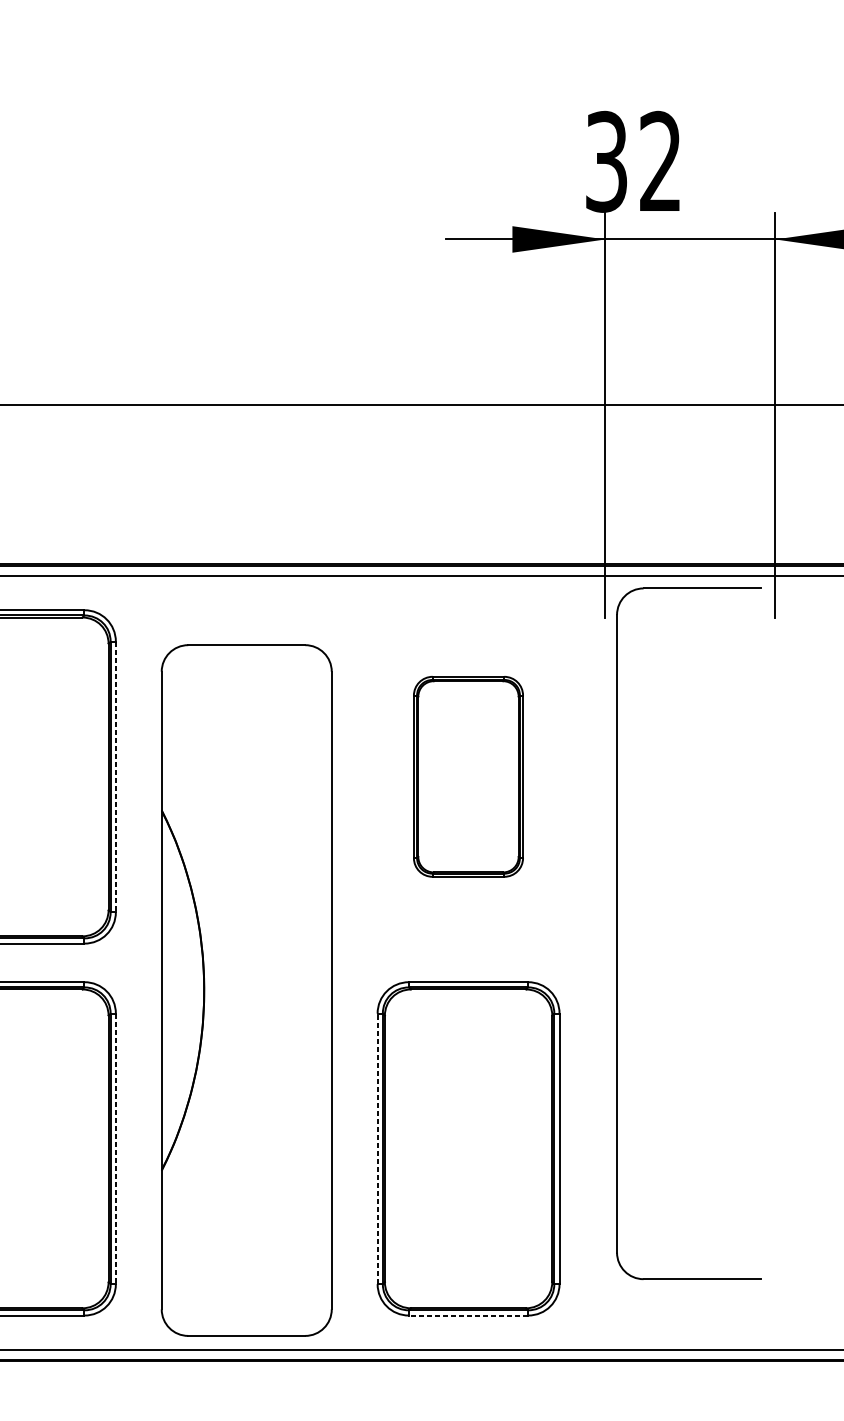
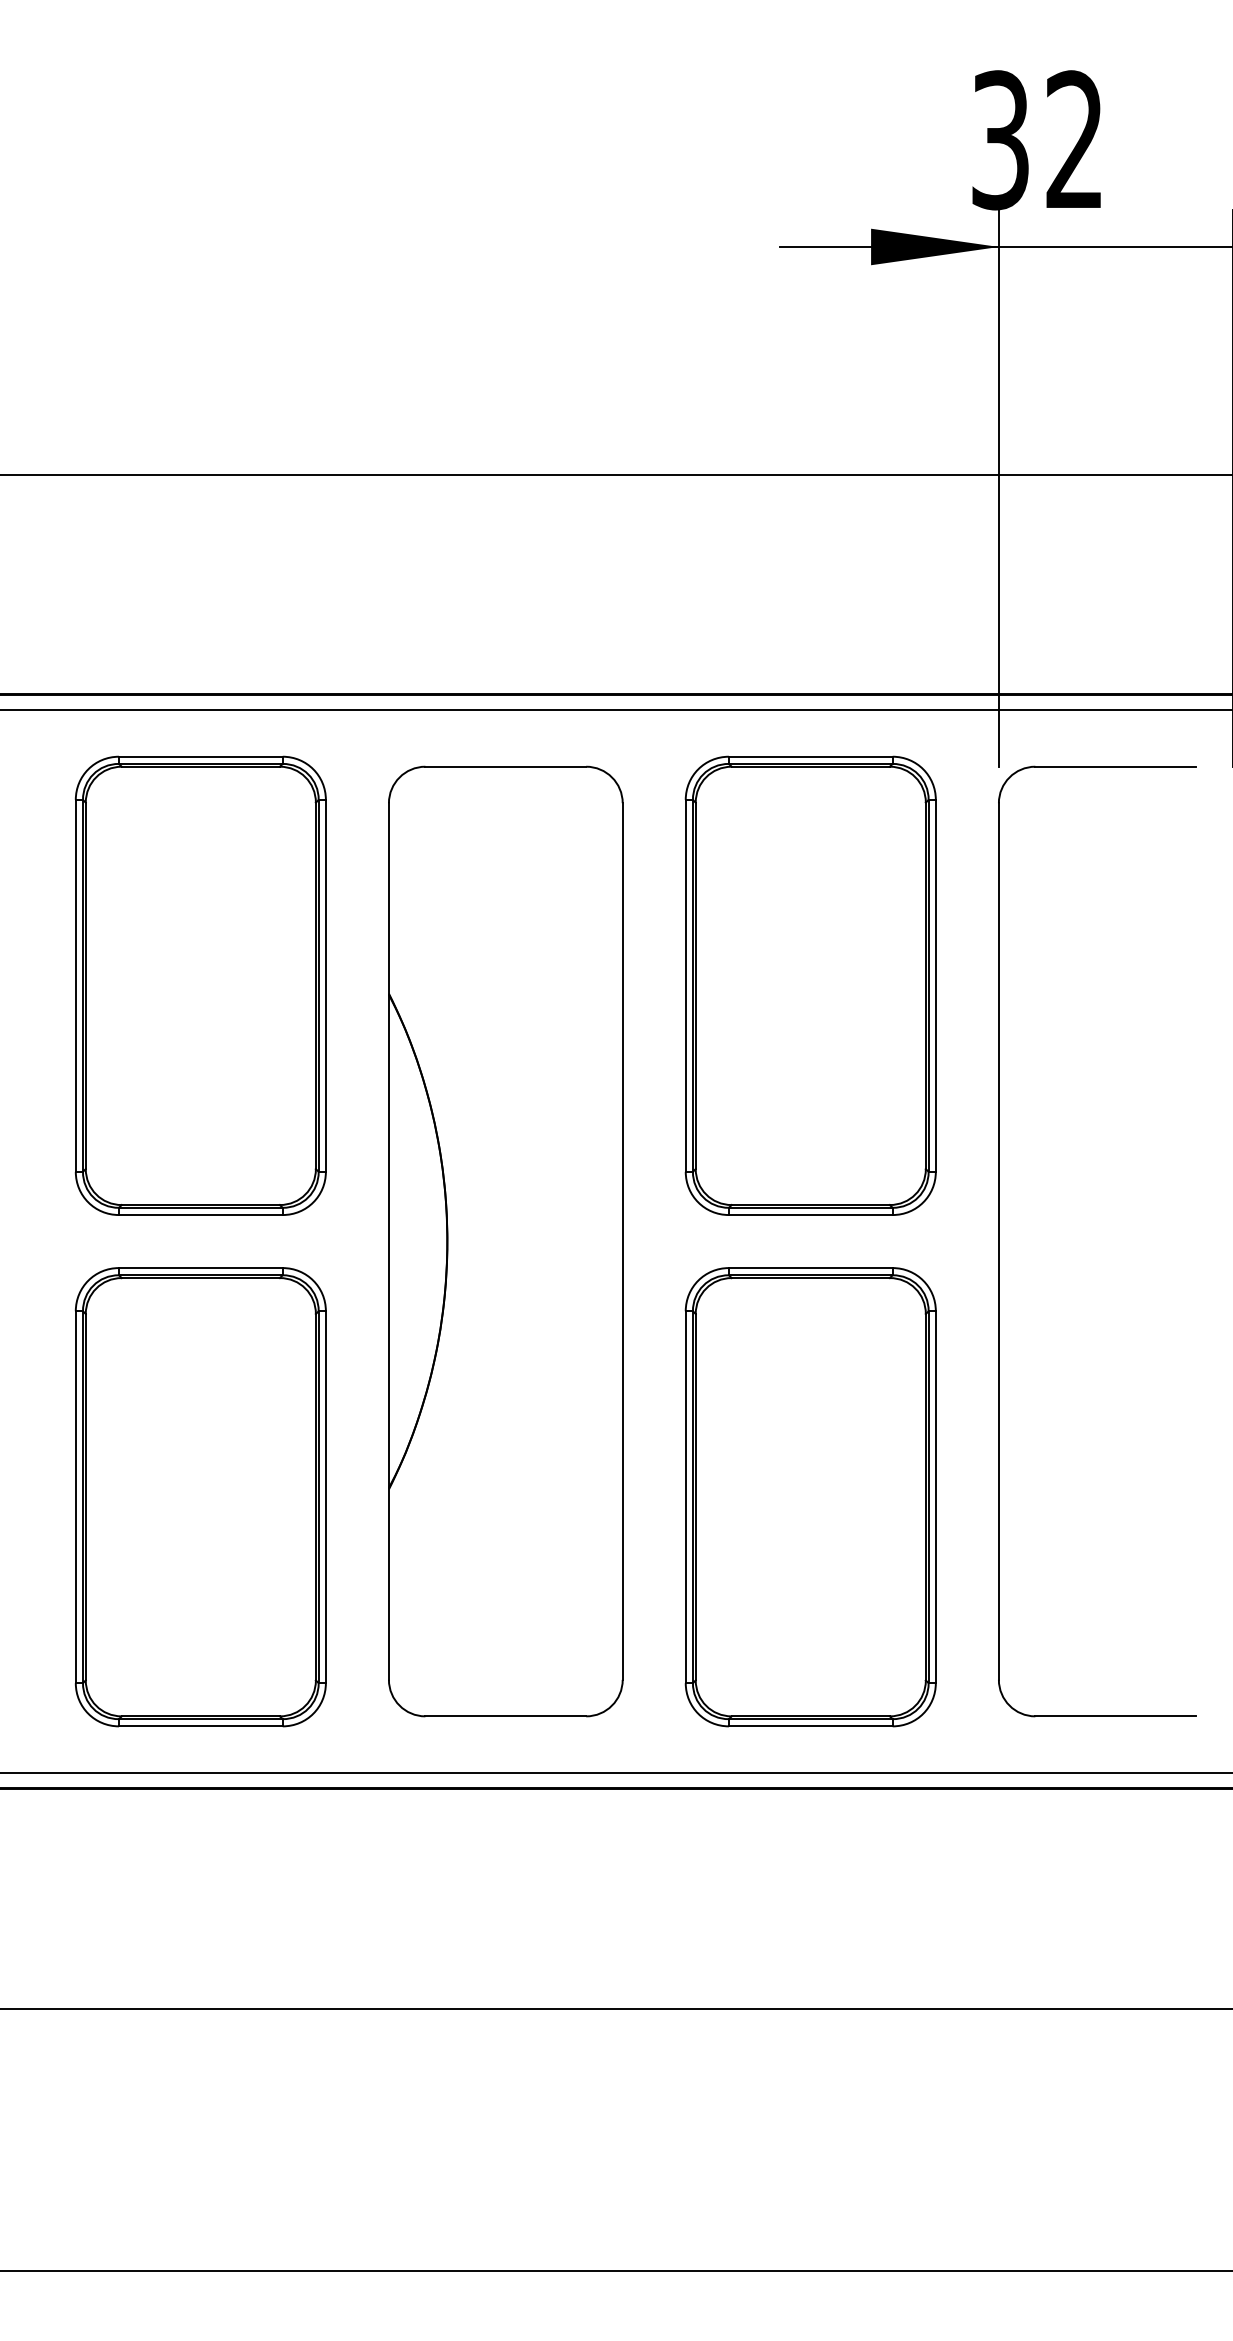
line: (115, 776) -> (325, 985), dashed -> solid
part: (468, 776) -> (810, 985), size x1.67
part: (617, 933) -> (999, 1241), moved
part: (246, 990) -> (505, 1241), moved
line: (115, 1149) -> (325, 1497), dashed -> solid
line: (377, 1149) -> (685, 1497), dashed -> solid
line: (468, 1315) -> (810, 1726), dashed -> solid

